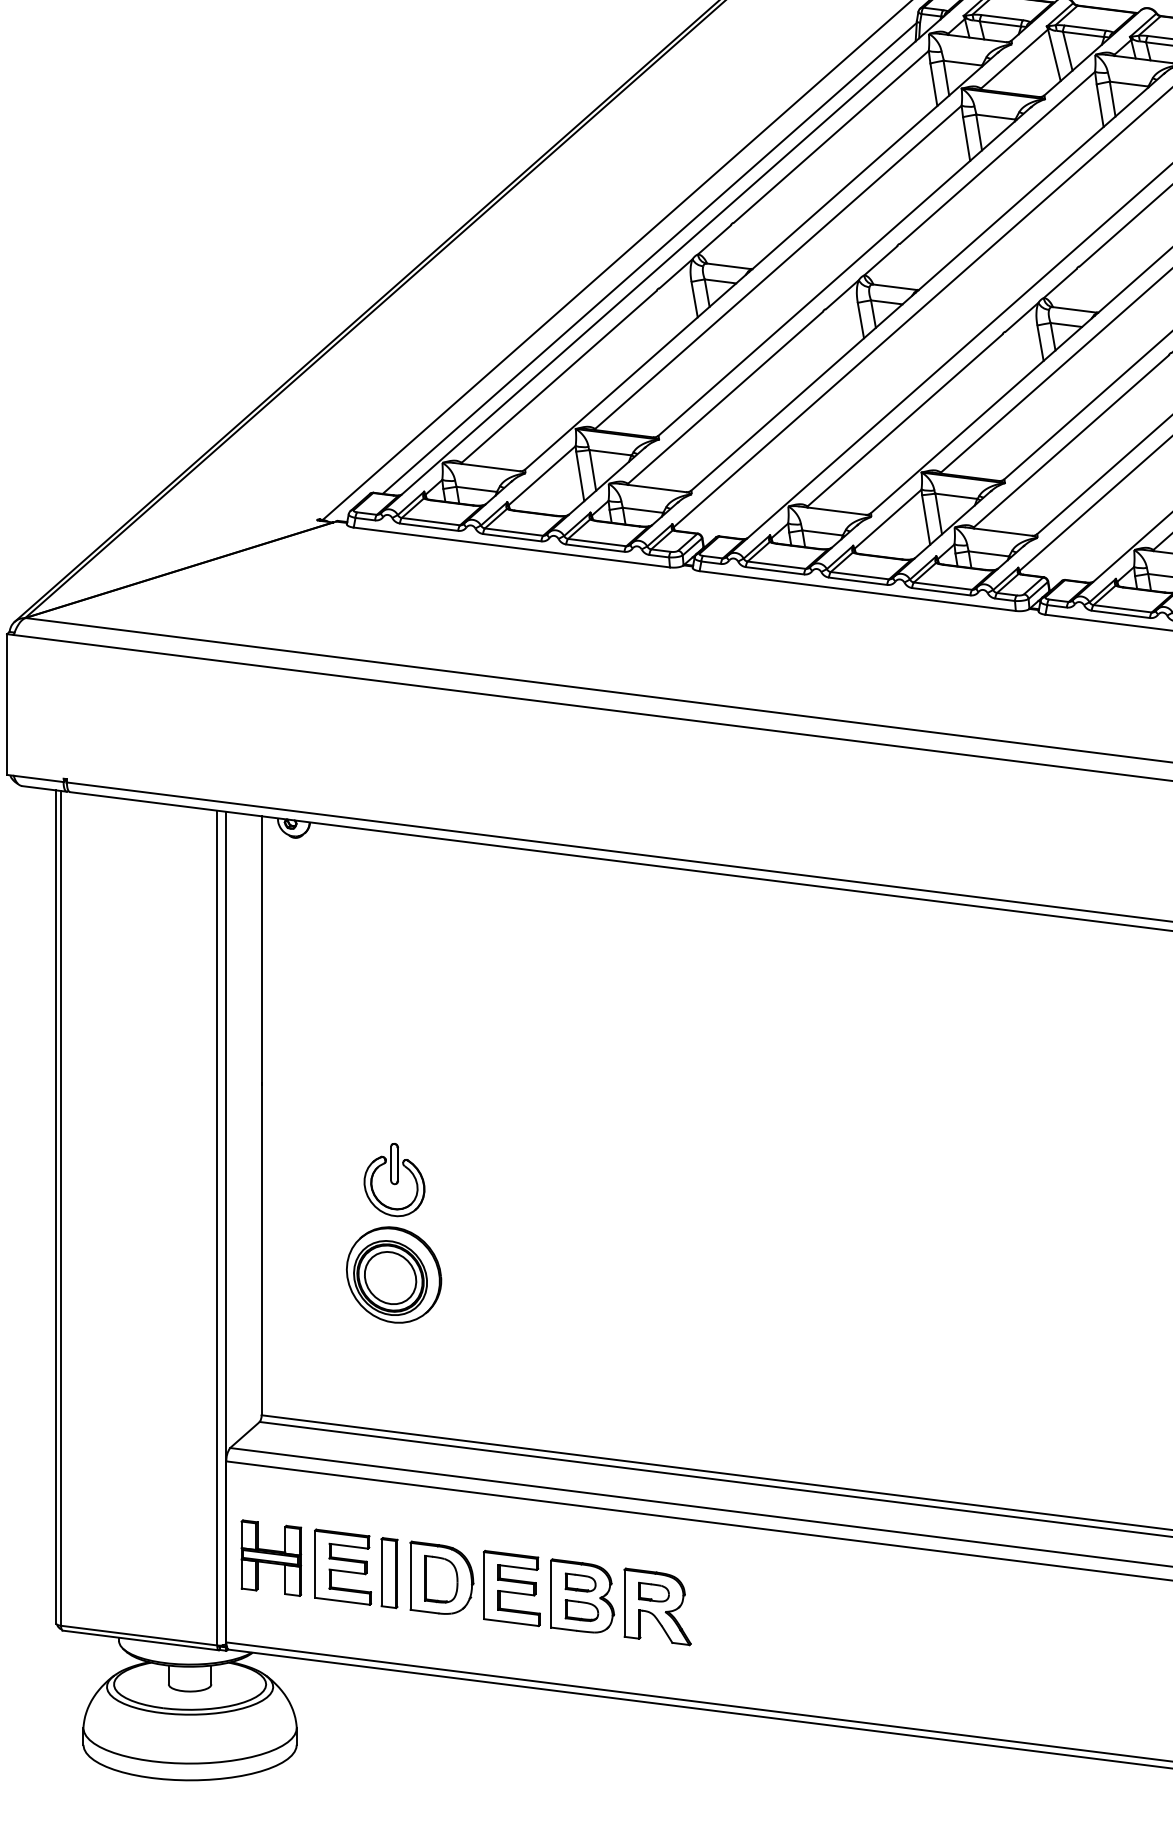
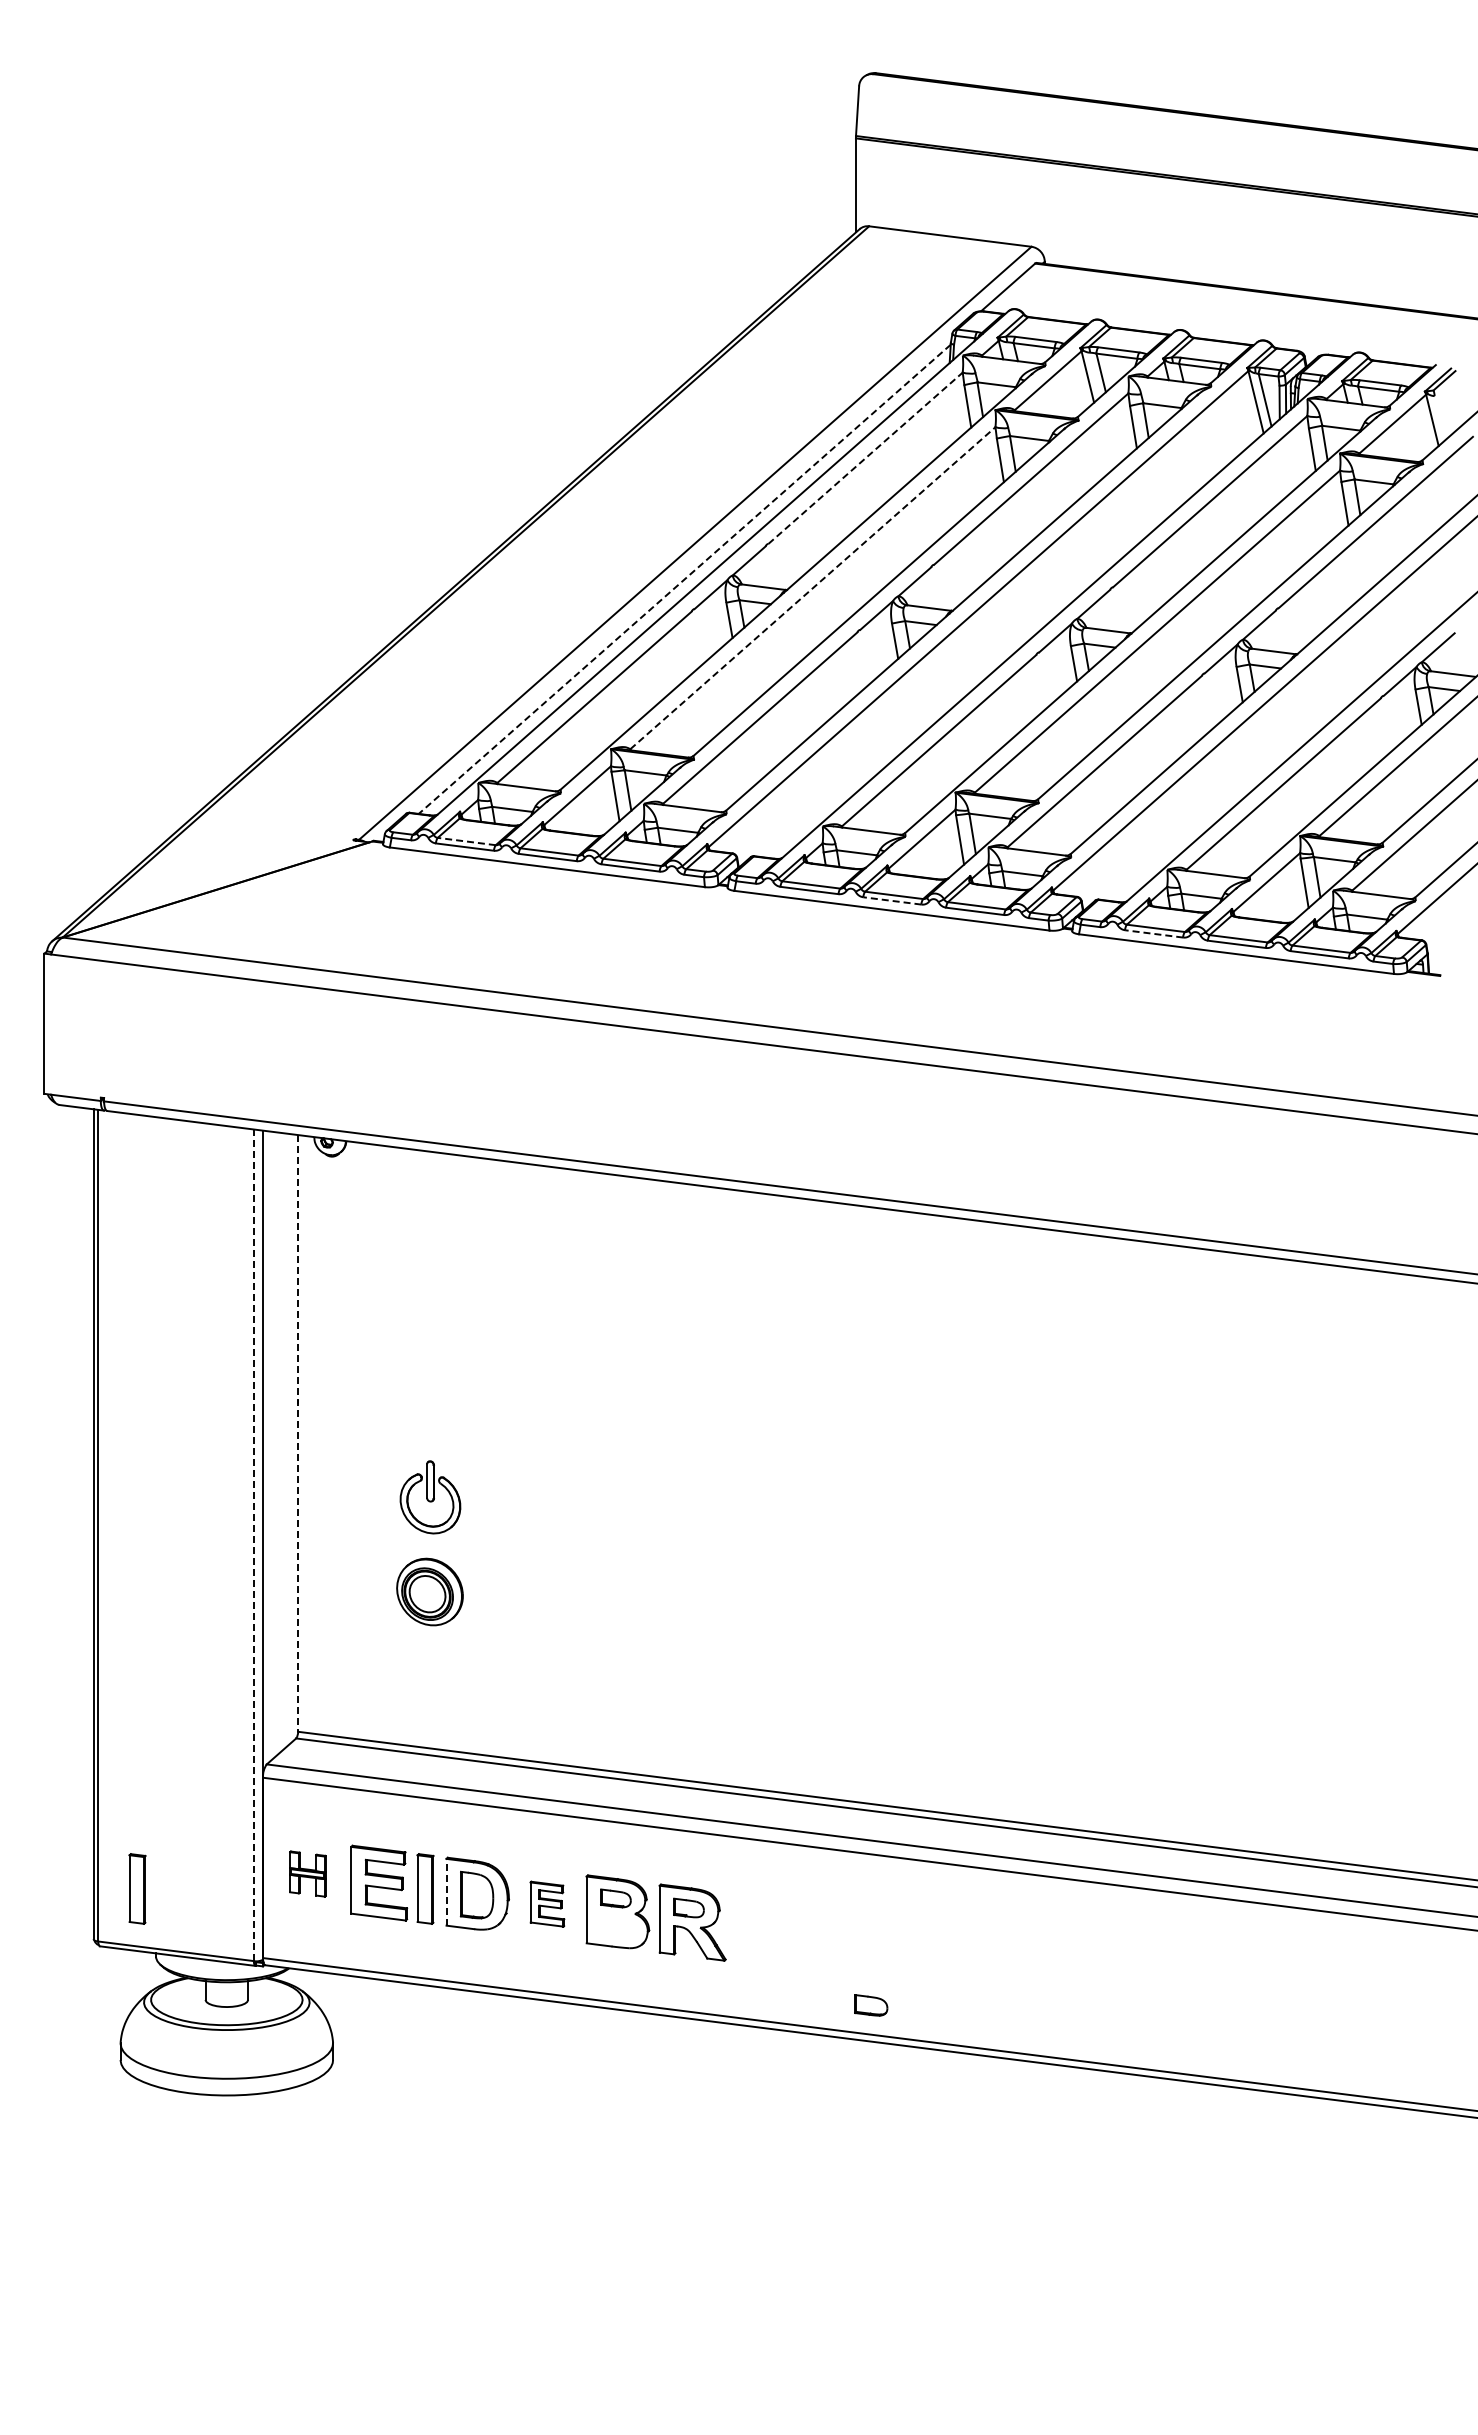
line: (831, 137) -> (865, 458), solid -> dashed
line: (649, 258) -> (684, 579), solid -> dashed
line: (778, 266) -> (813, 587), solid -> dashed
line: (430, 521) -> (466, 841), solid -> dashed
line: (857, 580) -> (891, 900), solid -> dashed
line: (1120, 613) -> (1153, 933), solid -> dashed
line: (262, 1115) -> (298, 1433), solid -> dashed
line: (216, 1228) -> (253, 1545), solid -> dashed
part: (393, 1274) -> (429, 1591), size x0.7
part: (271, 1557) -> (307, 1873), size x0.6
part: (100, 1572) -> (137, 1888), added
line: (410, 1575) -> (446, 1891), solid -> dashed
part: (511, 1587) -> (547, 1903), size x0.6
part: (582, 1610) -> (871, 2005), moved

